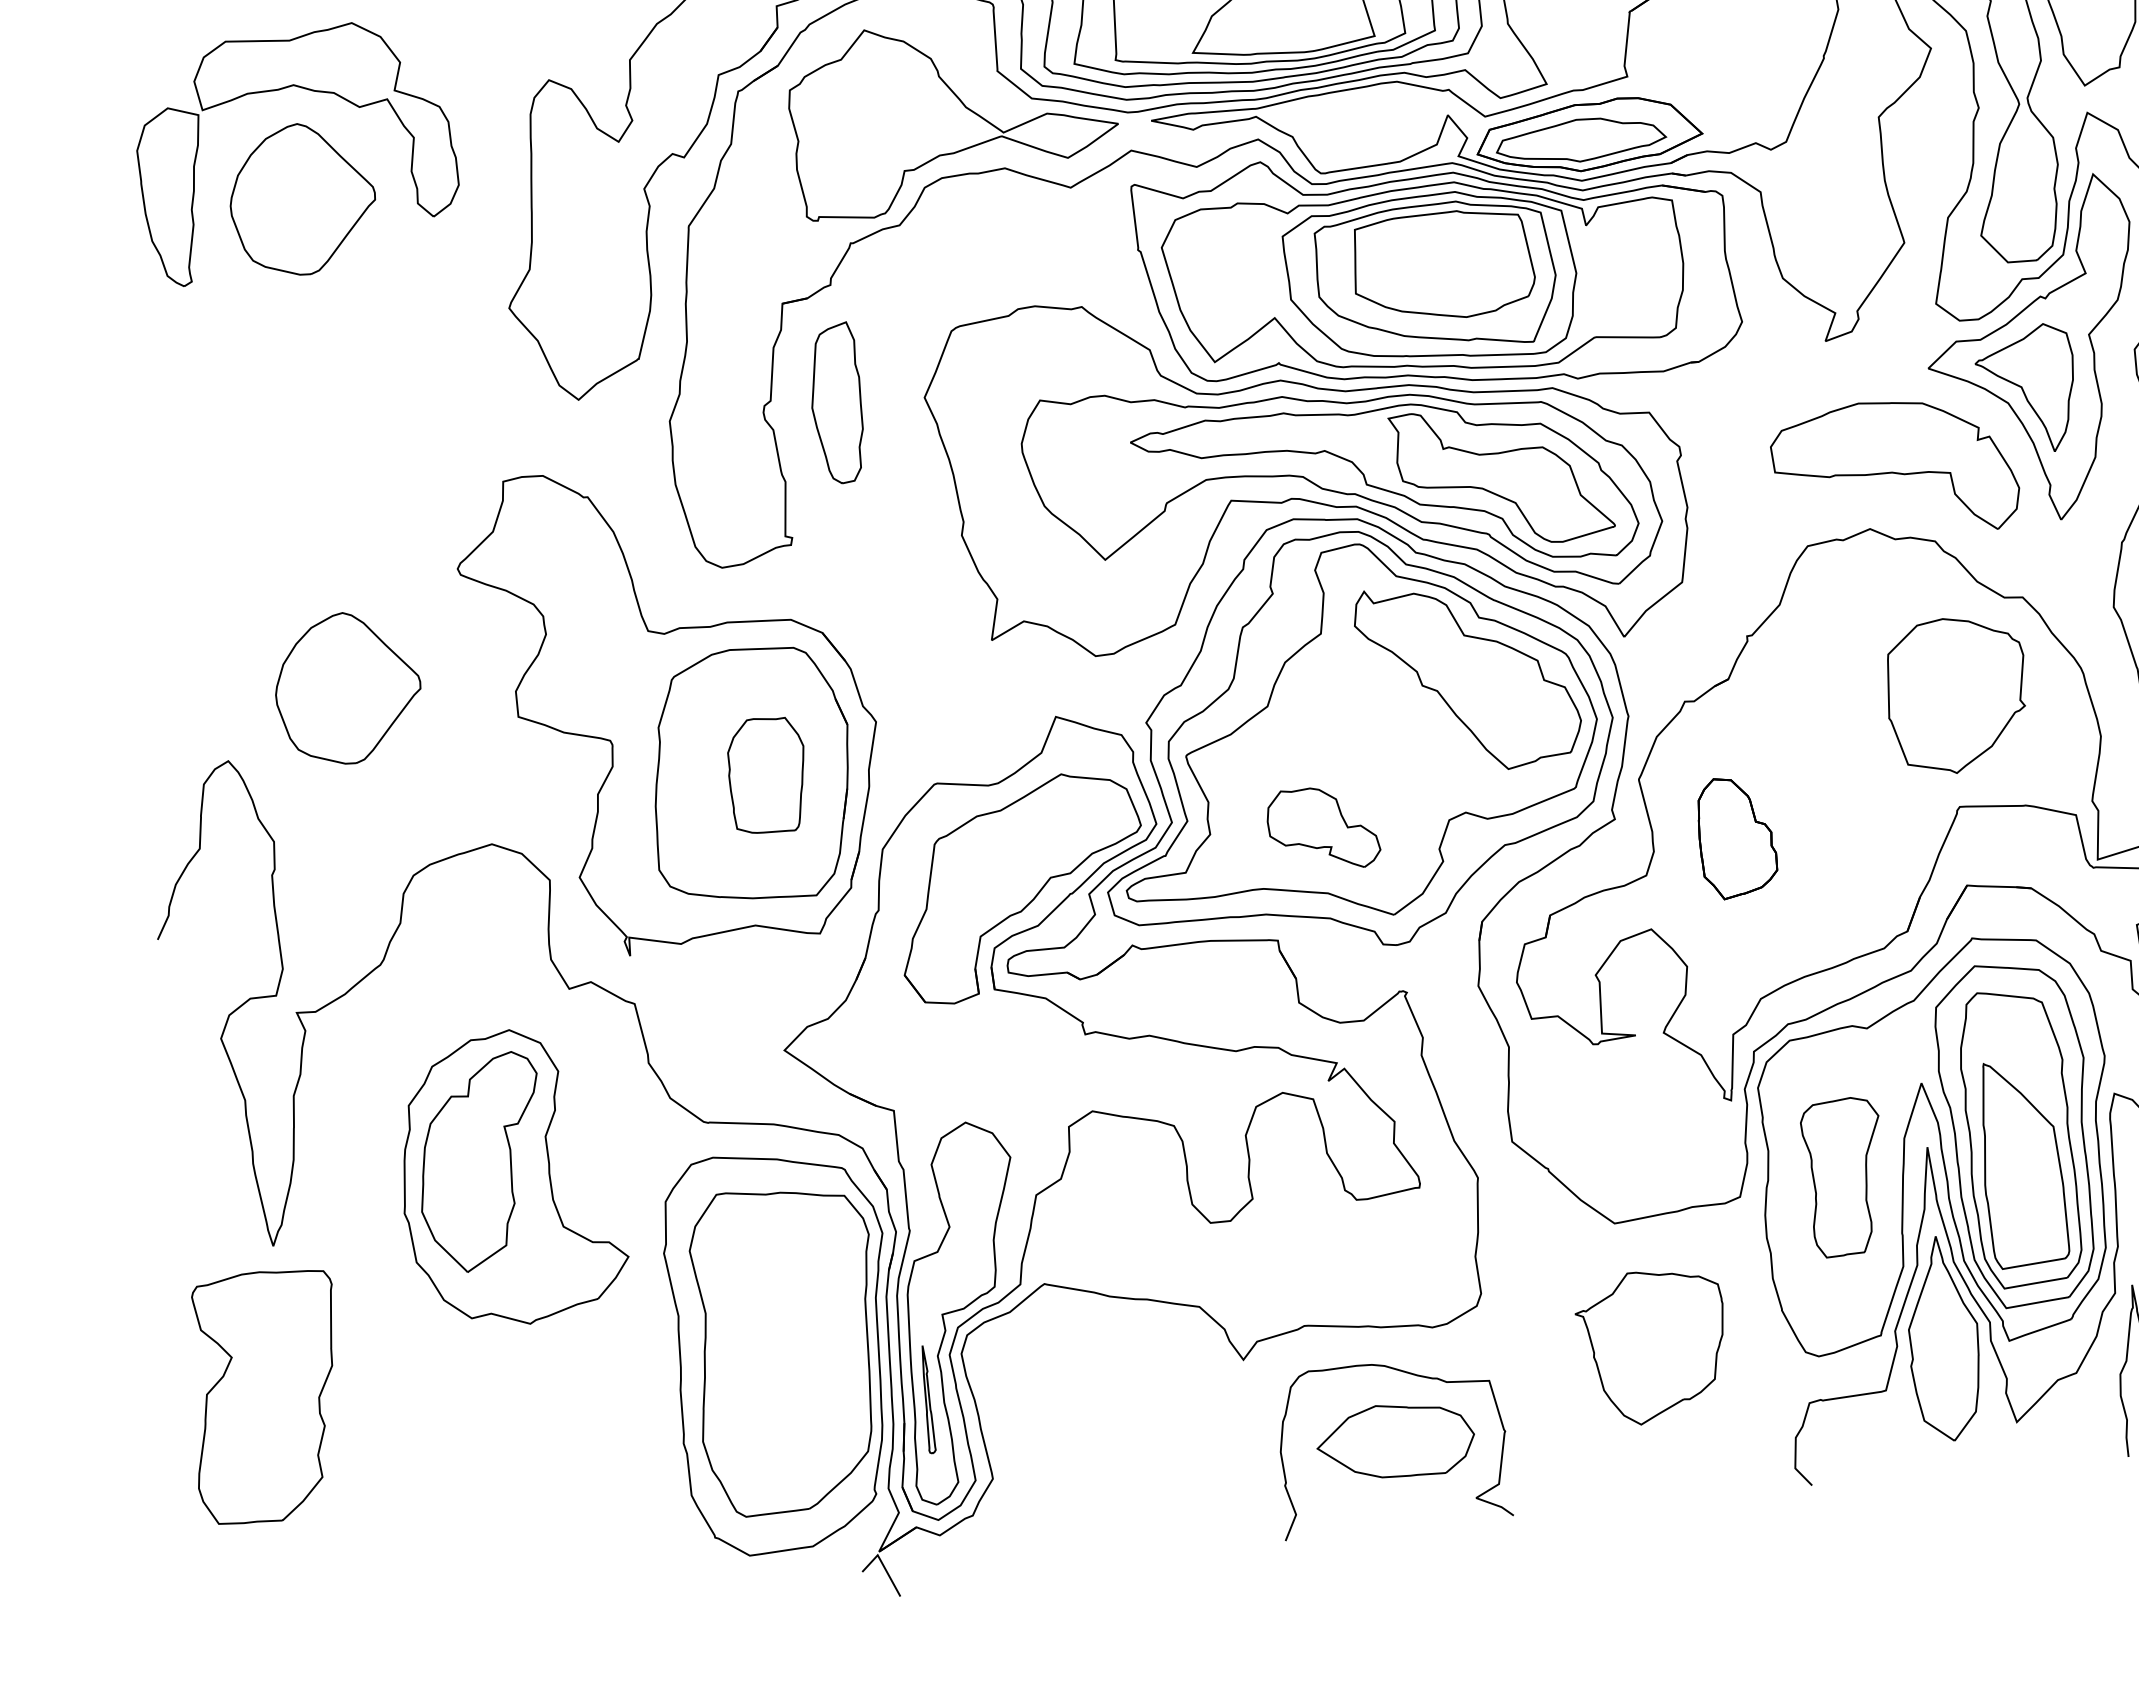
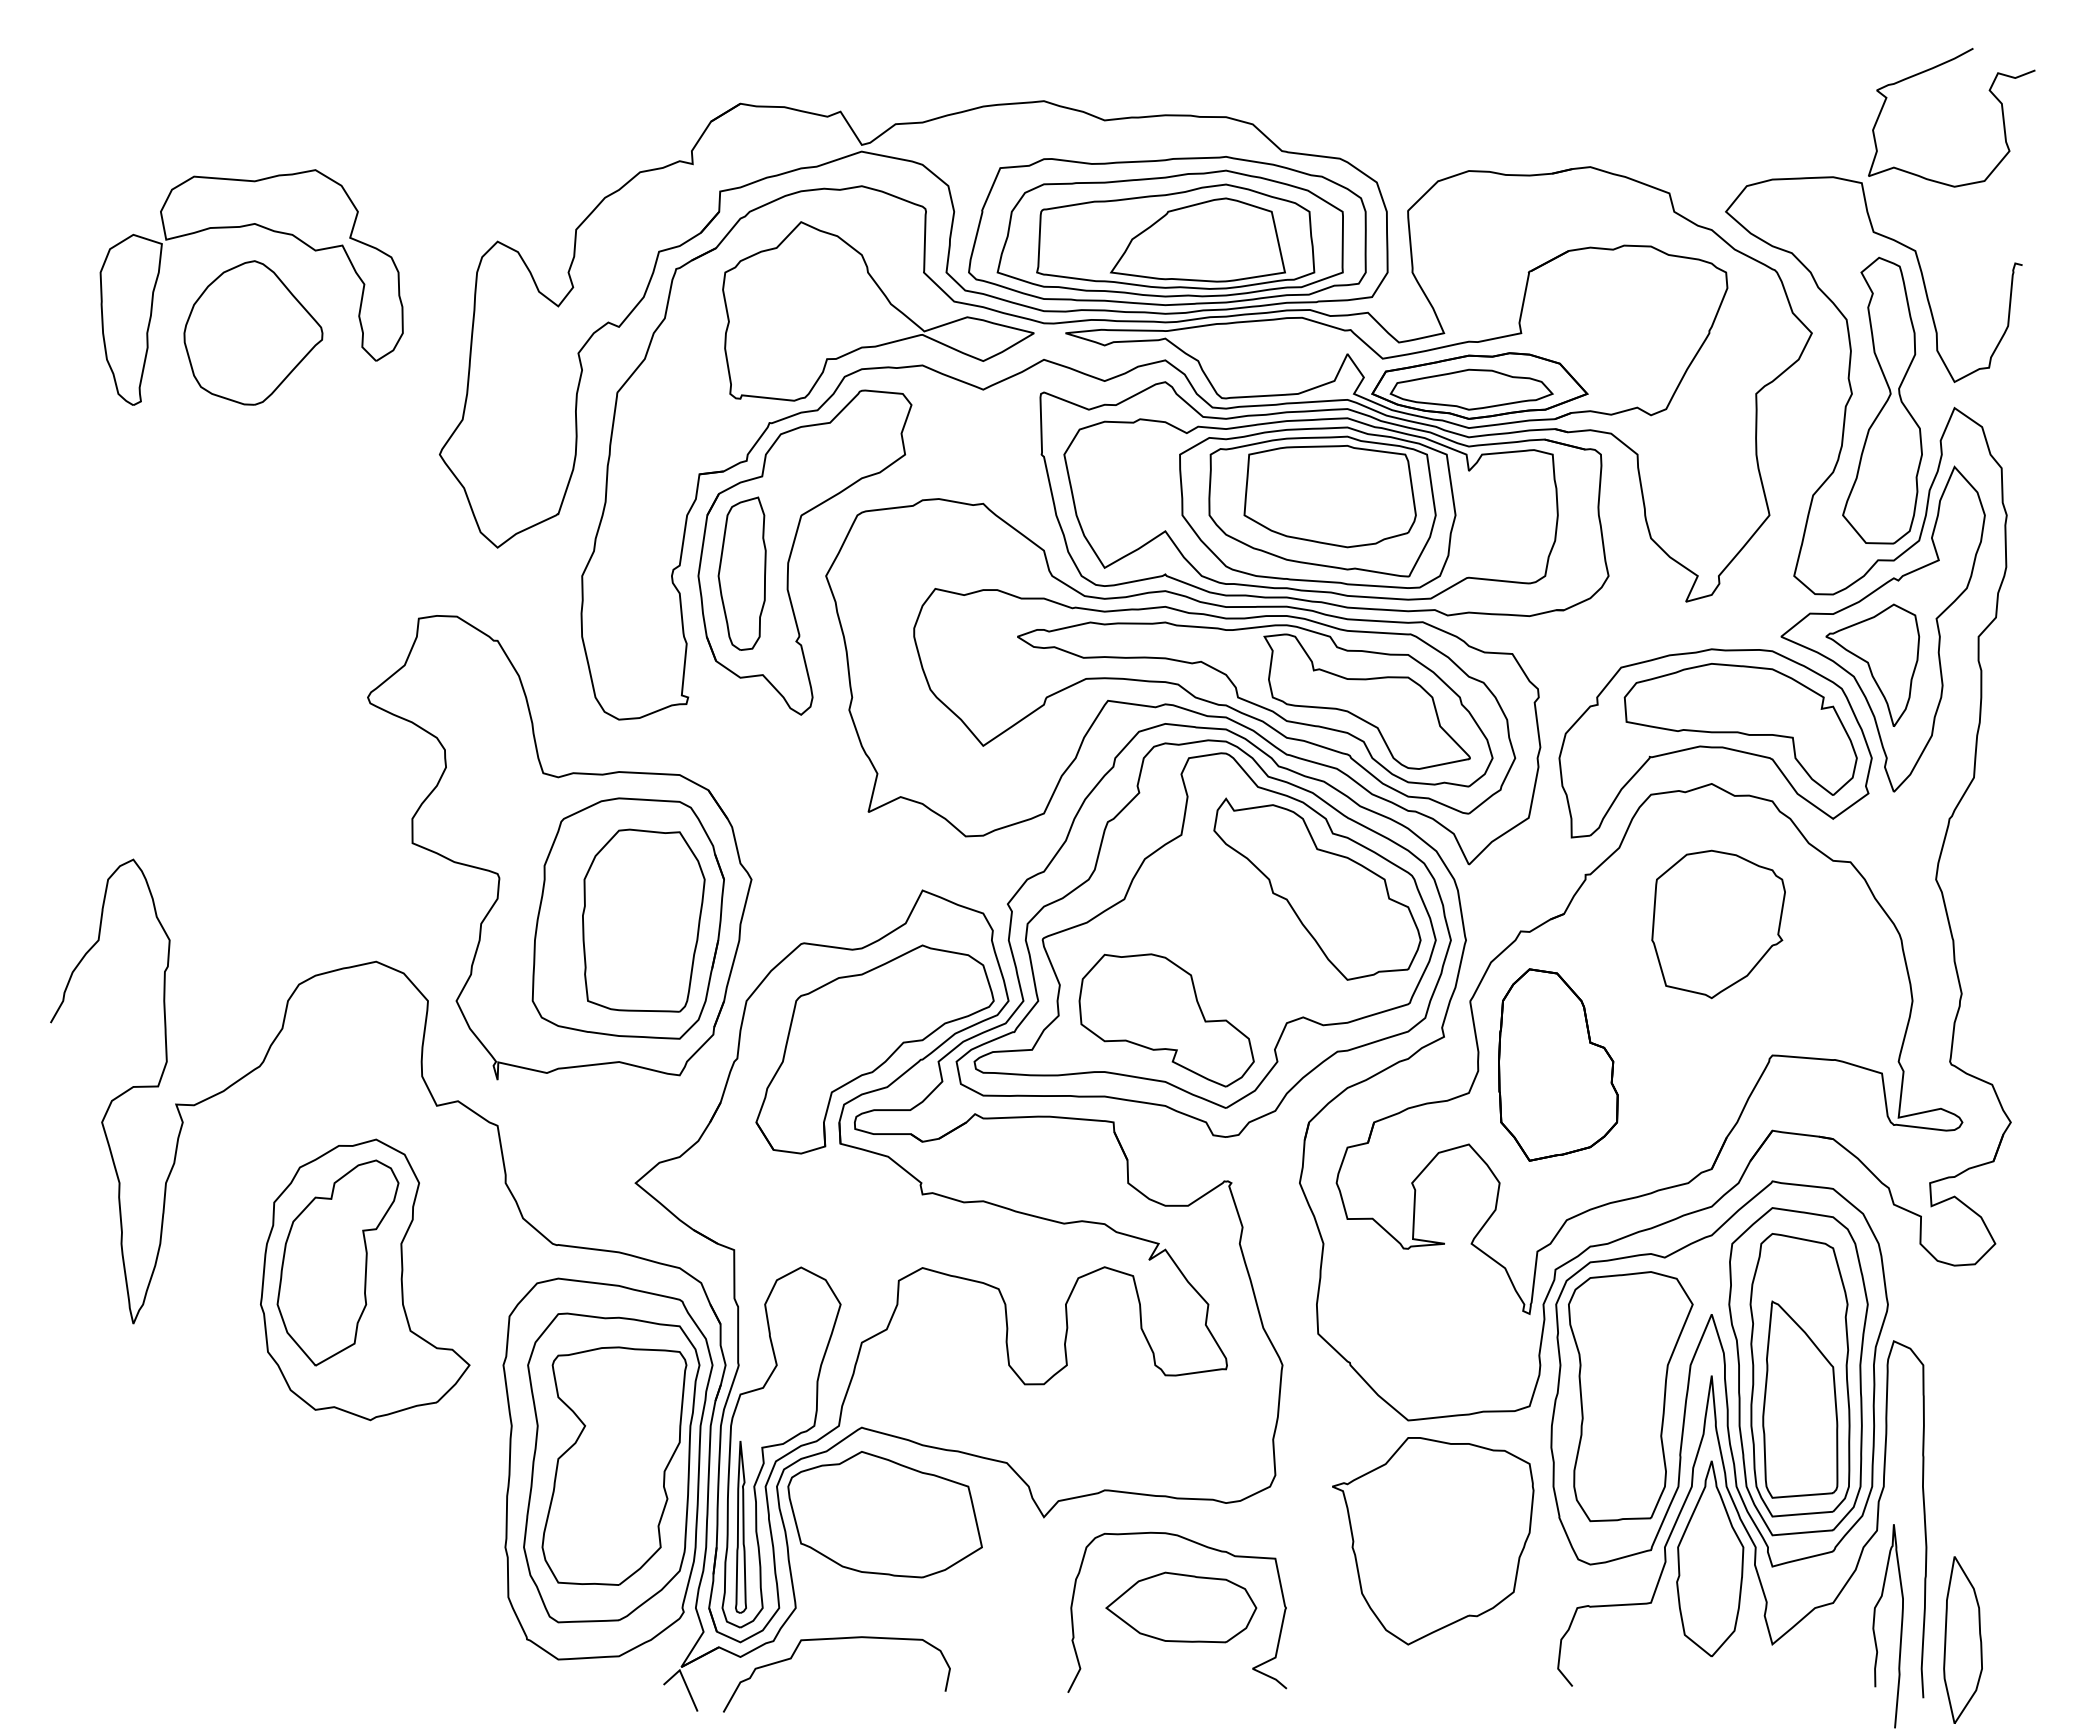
part: (887, 372) -> (793, 548), added
part: (1870, 486) -> (1715, 743), added
part: (348, 687) -> (253, 800), removed
part: (1956, 695) -> (1718, 924), moved
part: (767, 775) -> (643, 920), size x1.67
part: (1323, 829) -> (1166, 1020), size x1.67
part: (1737, 837) -> (1558, 1064), size x1.67
part: (1844, 1176) -> (1630, 1396), size x1.67
part: (1652, 1347) -> (1433, 1541), size x1.43
part: (1076, 1372) -> (884, 1514), added
part: (266, 1396) -> (614, 1465), moved
part: (927, 1399) -> (740, 1526), size x1.67
curve: (1038, 1507) -> (836, 1639), added

